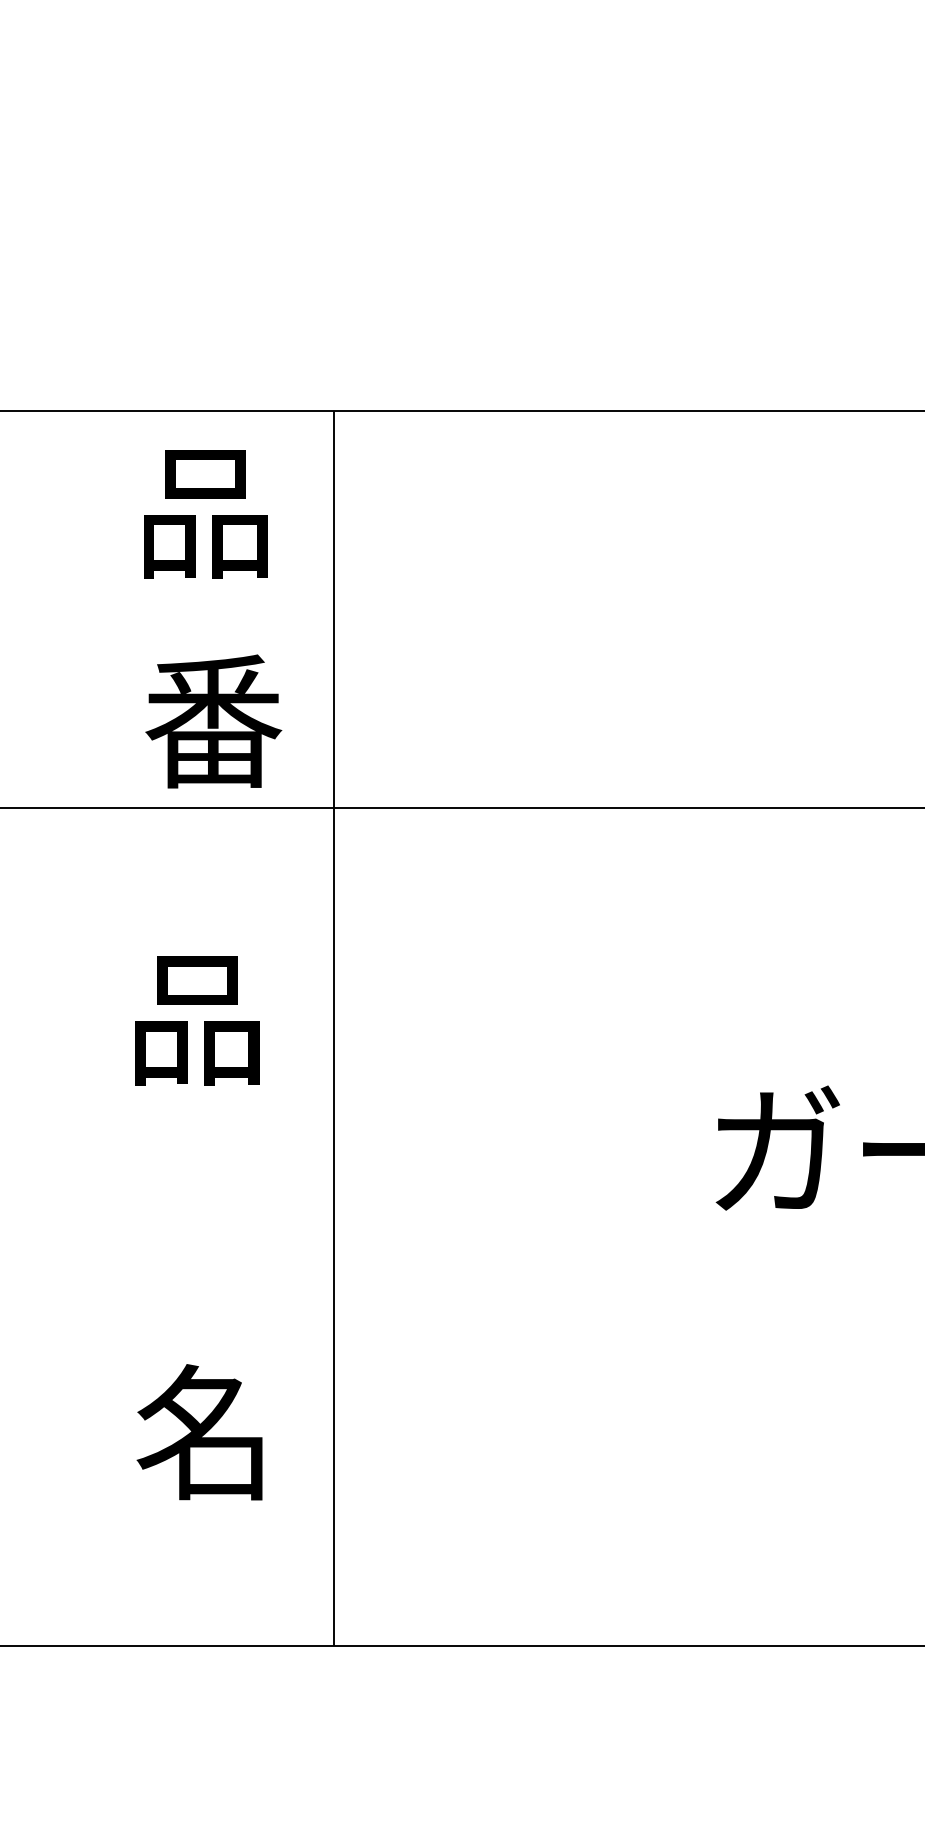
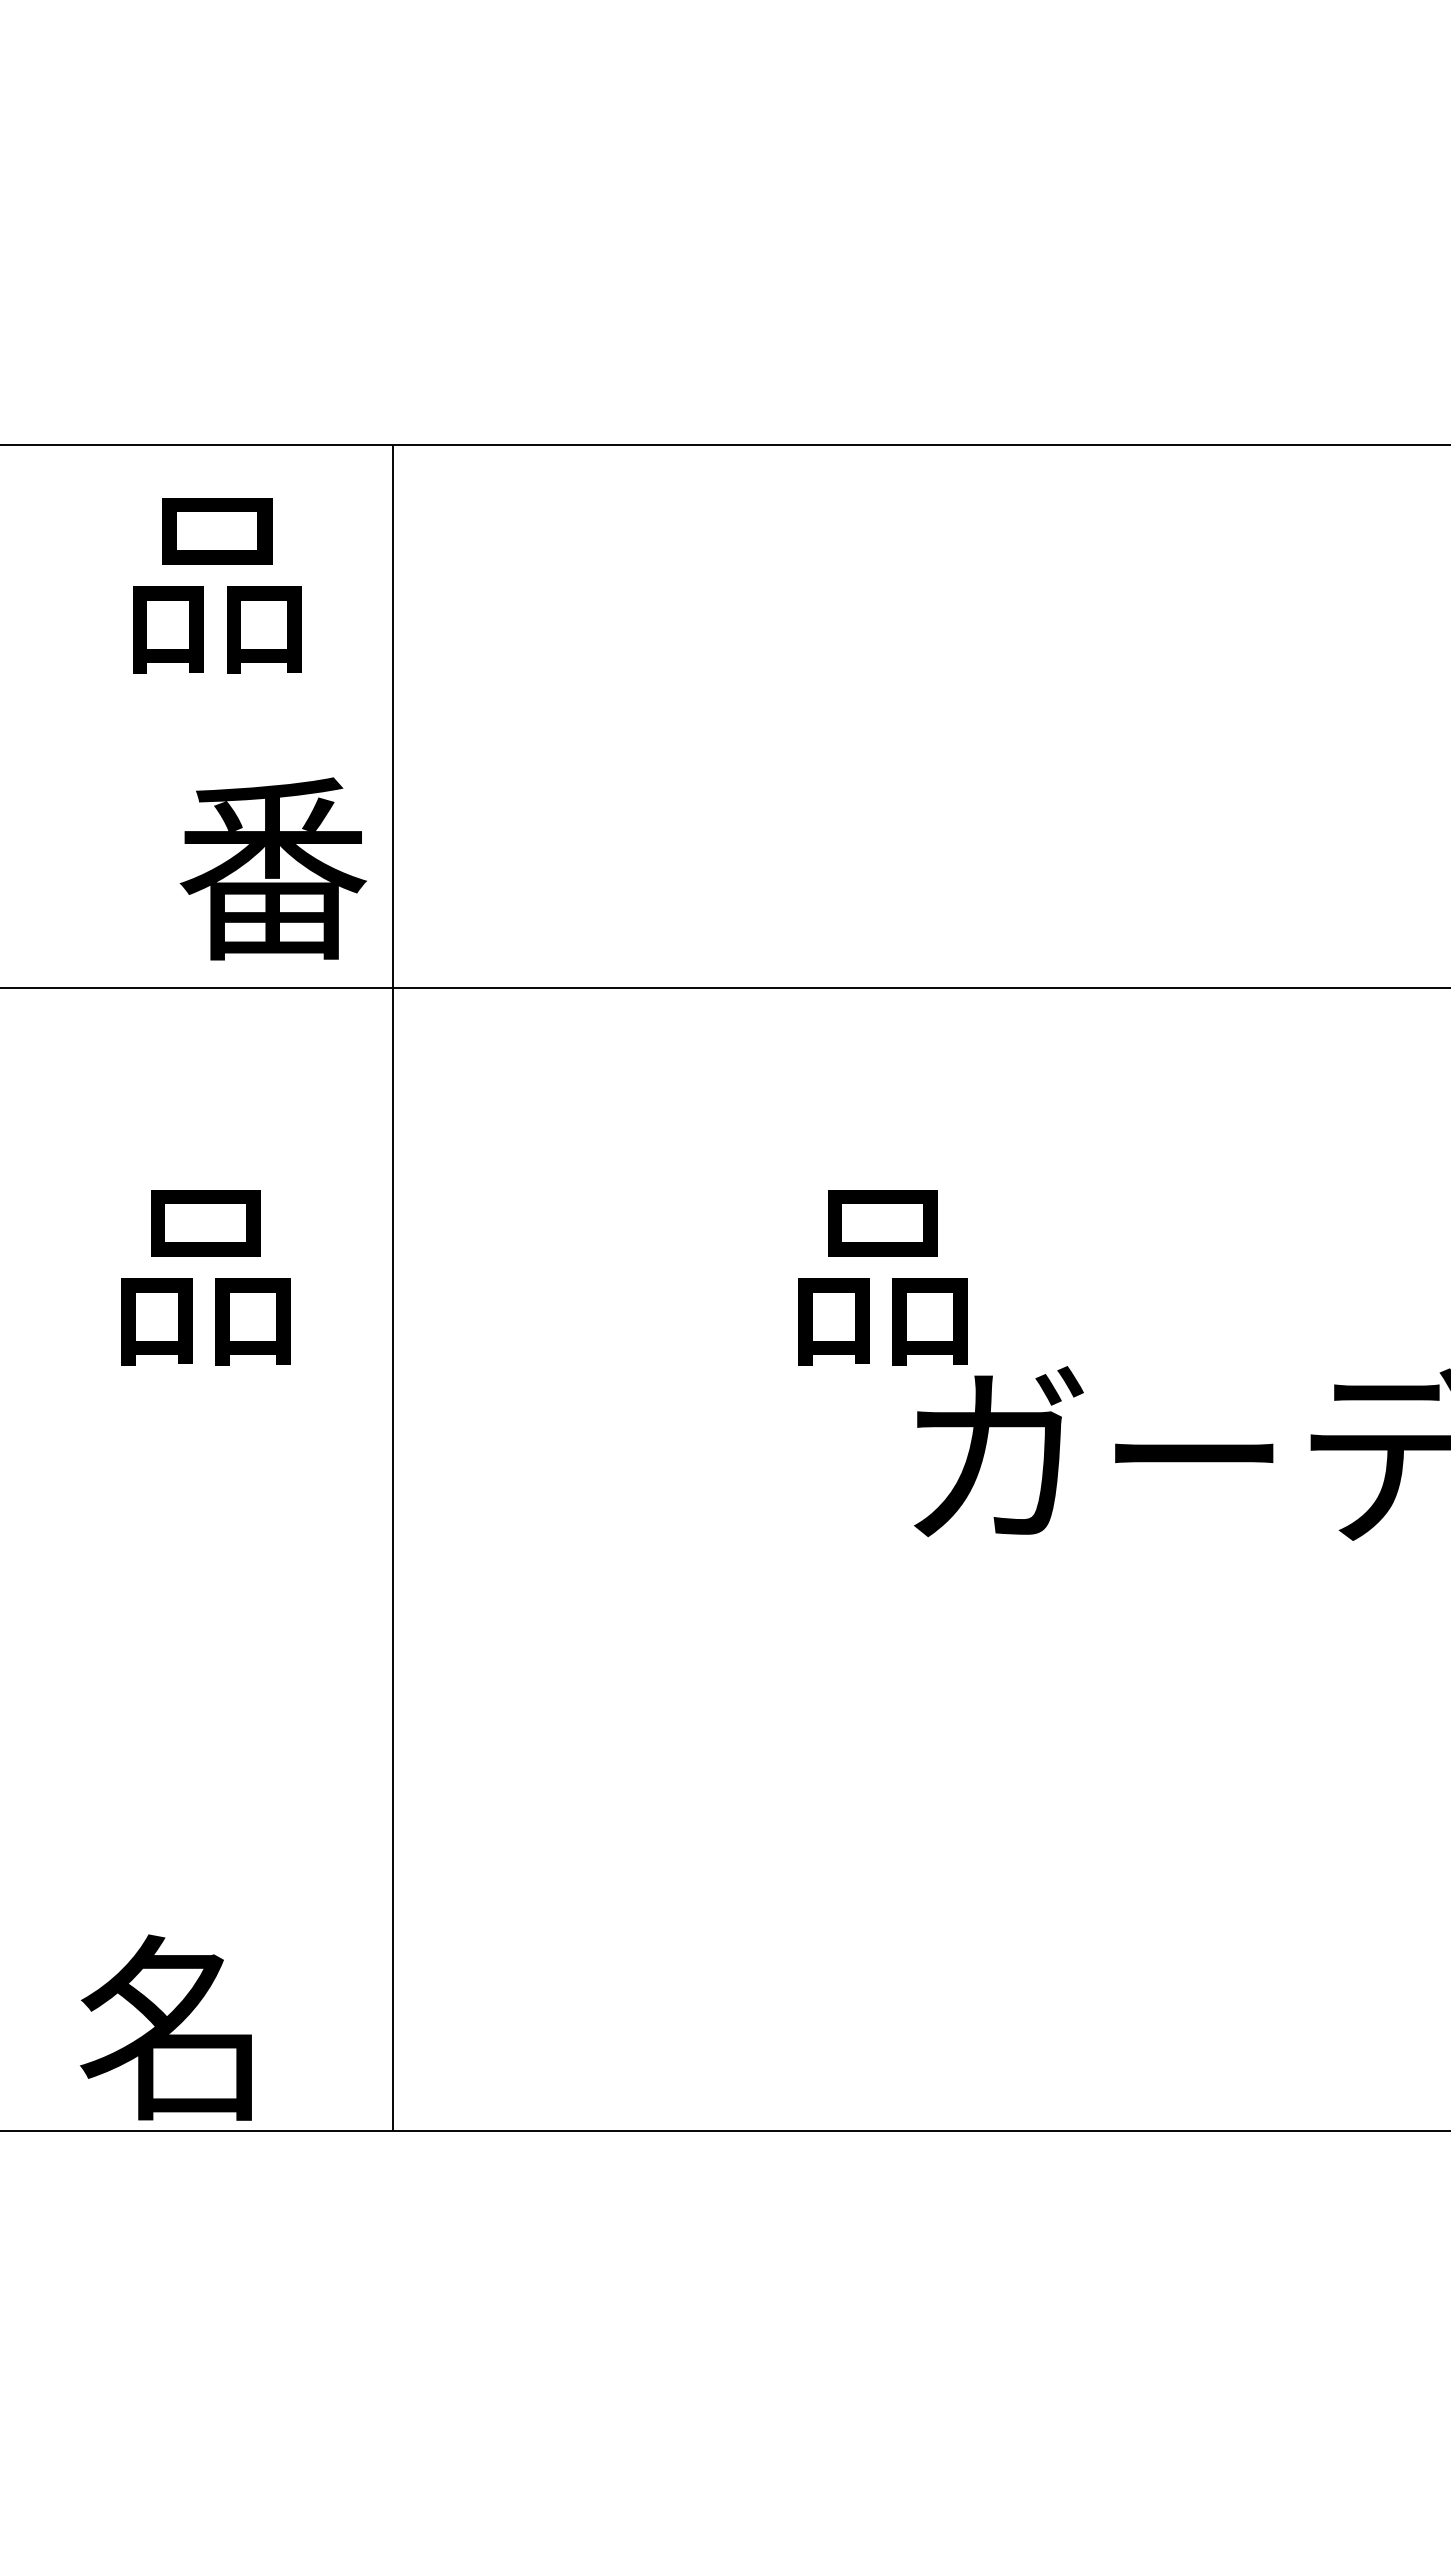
part: (213, 721) -> (272, 868), moved
part: (700, 1021) -> (892, 1278), added
part: (199, 1432) -> (165, 2027), moved

